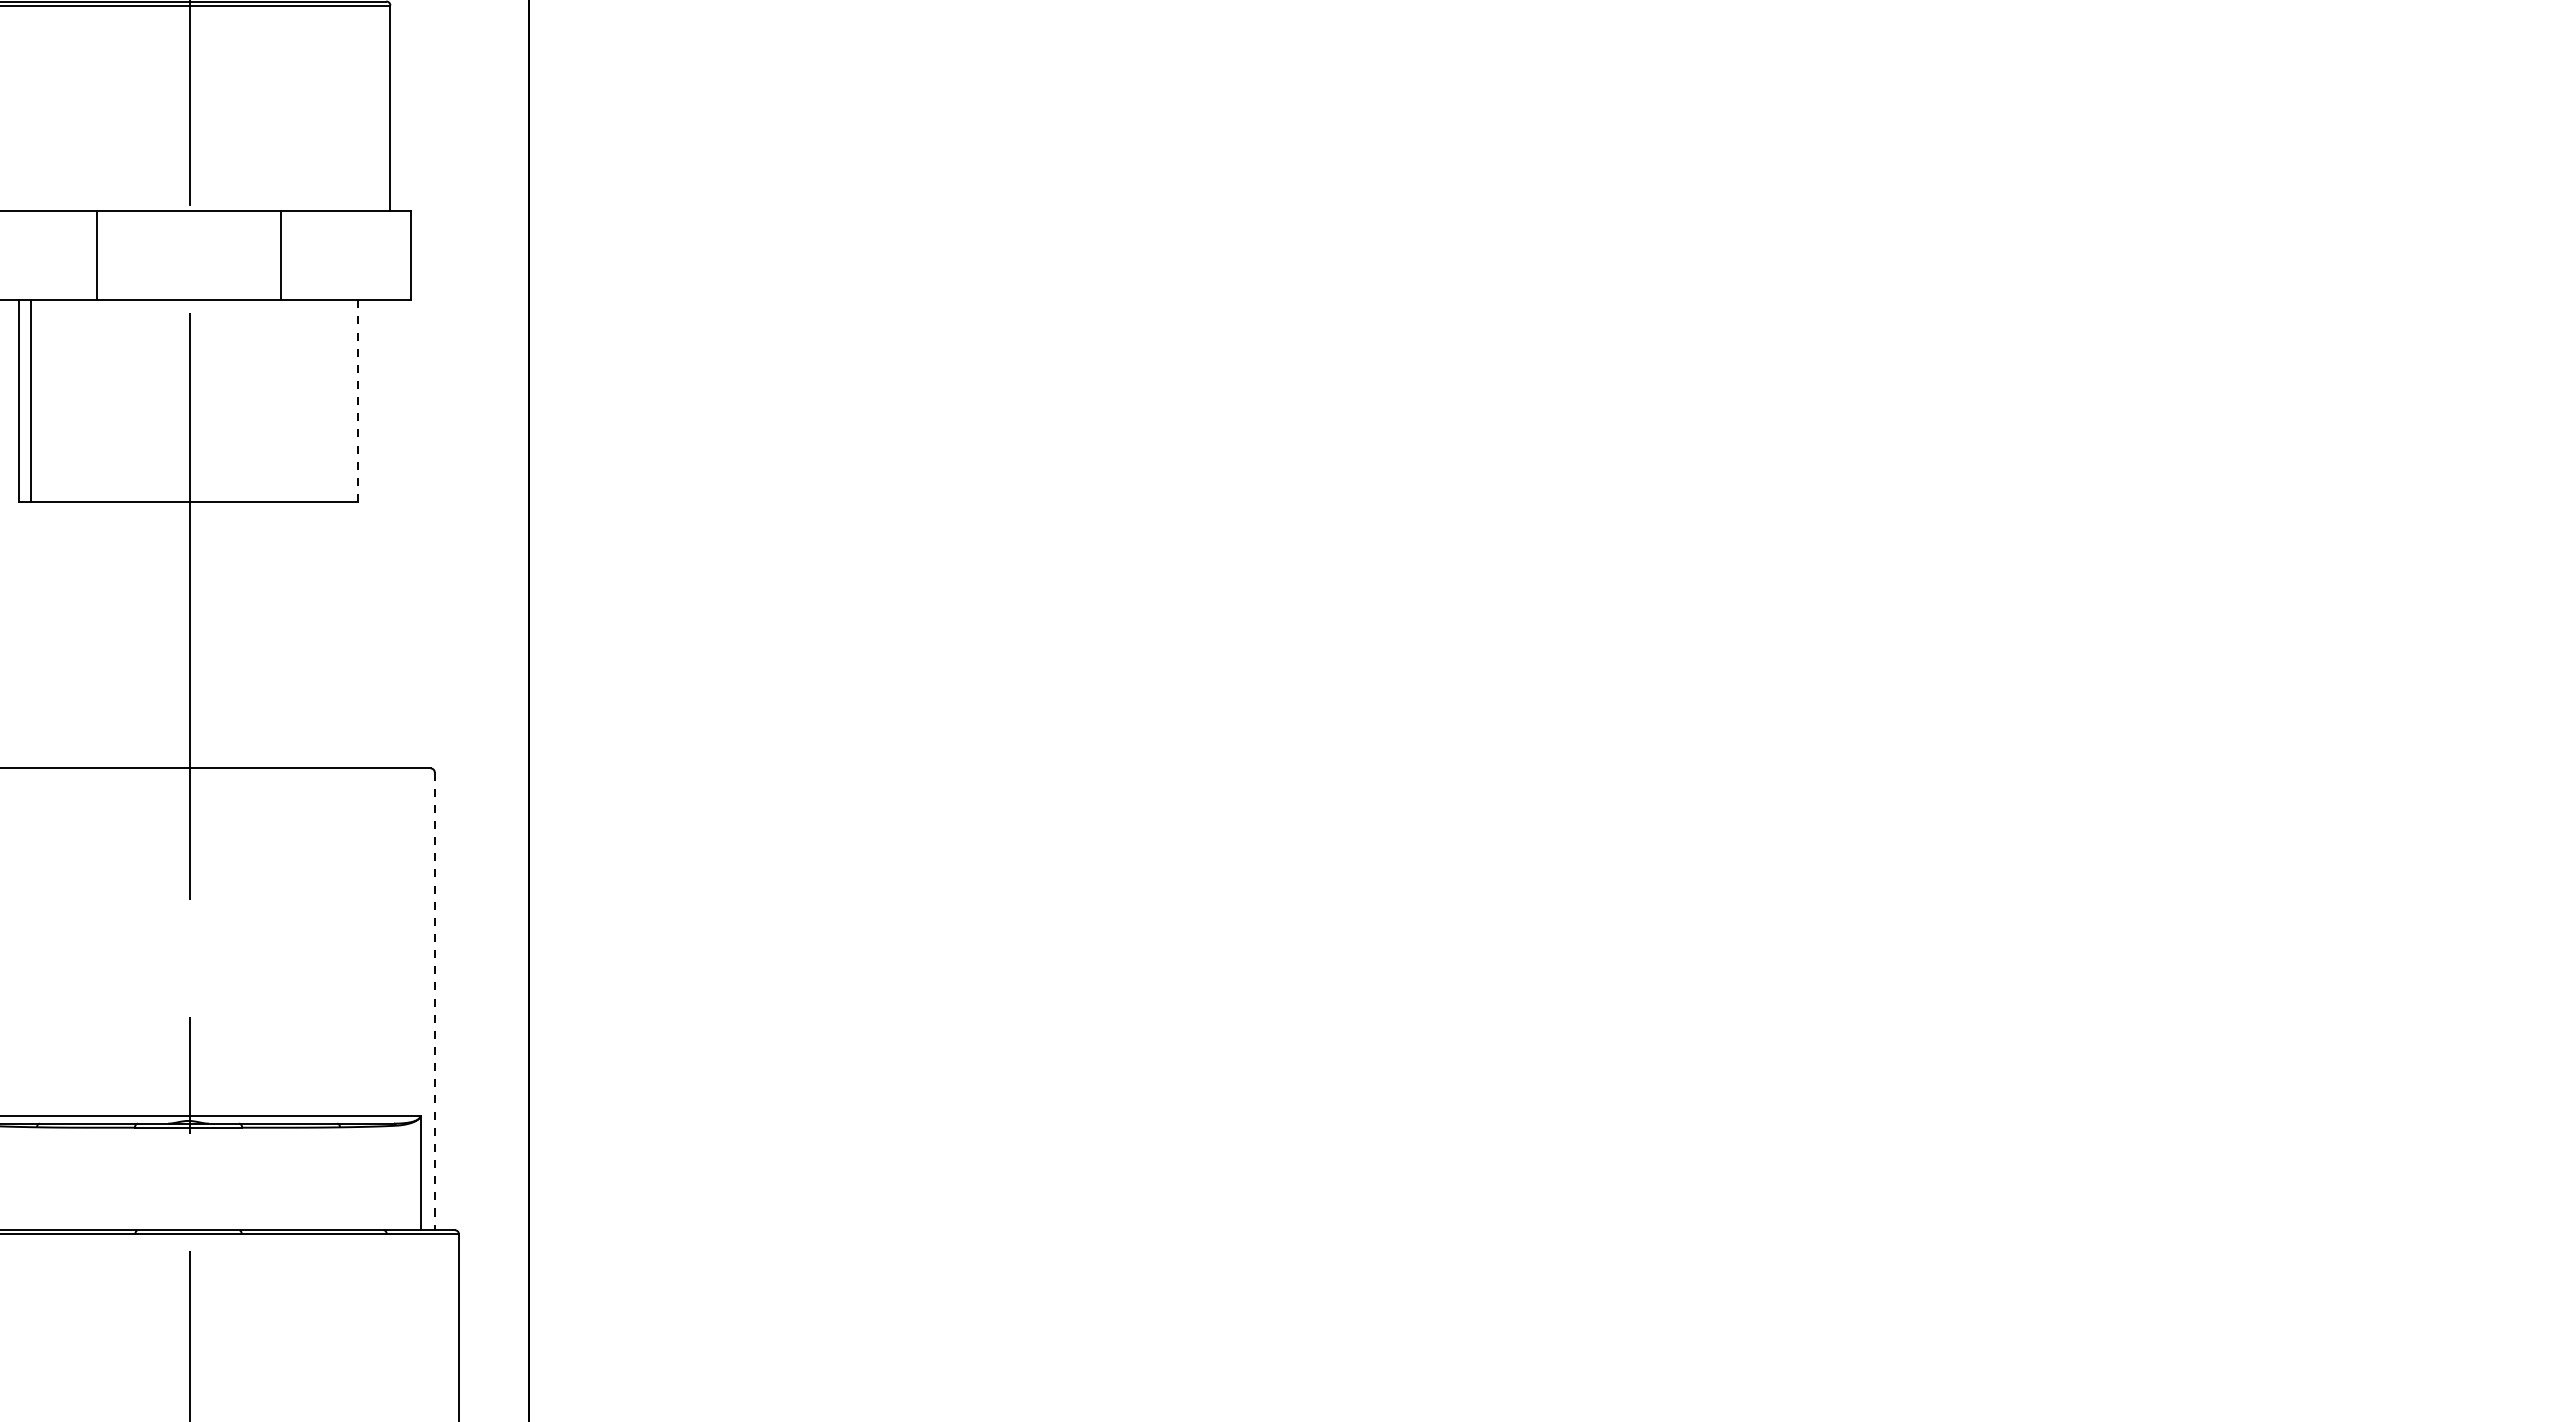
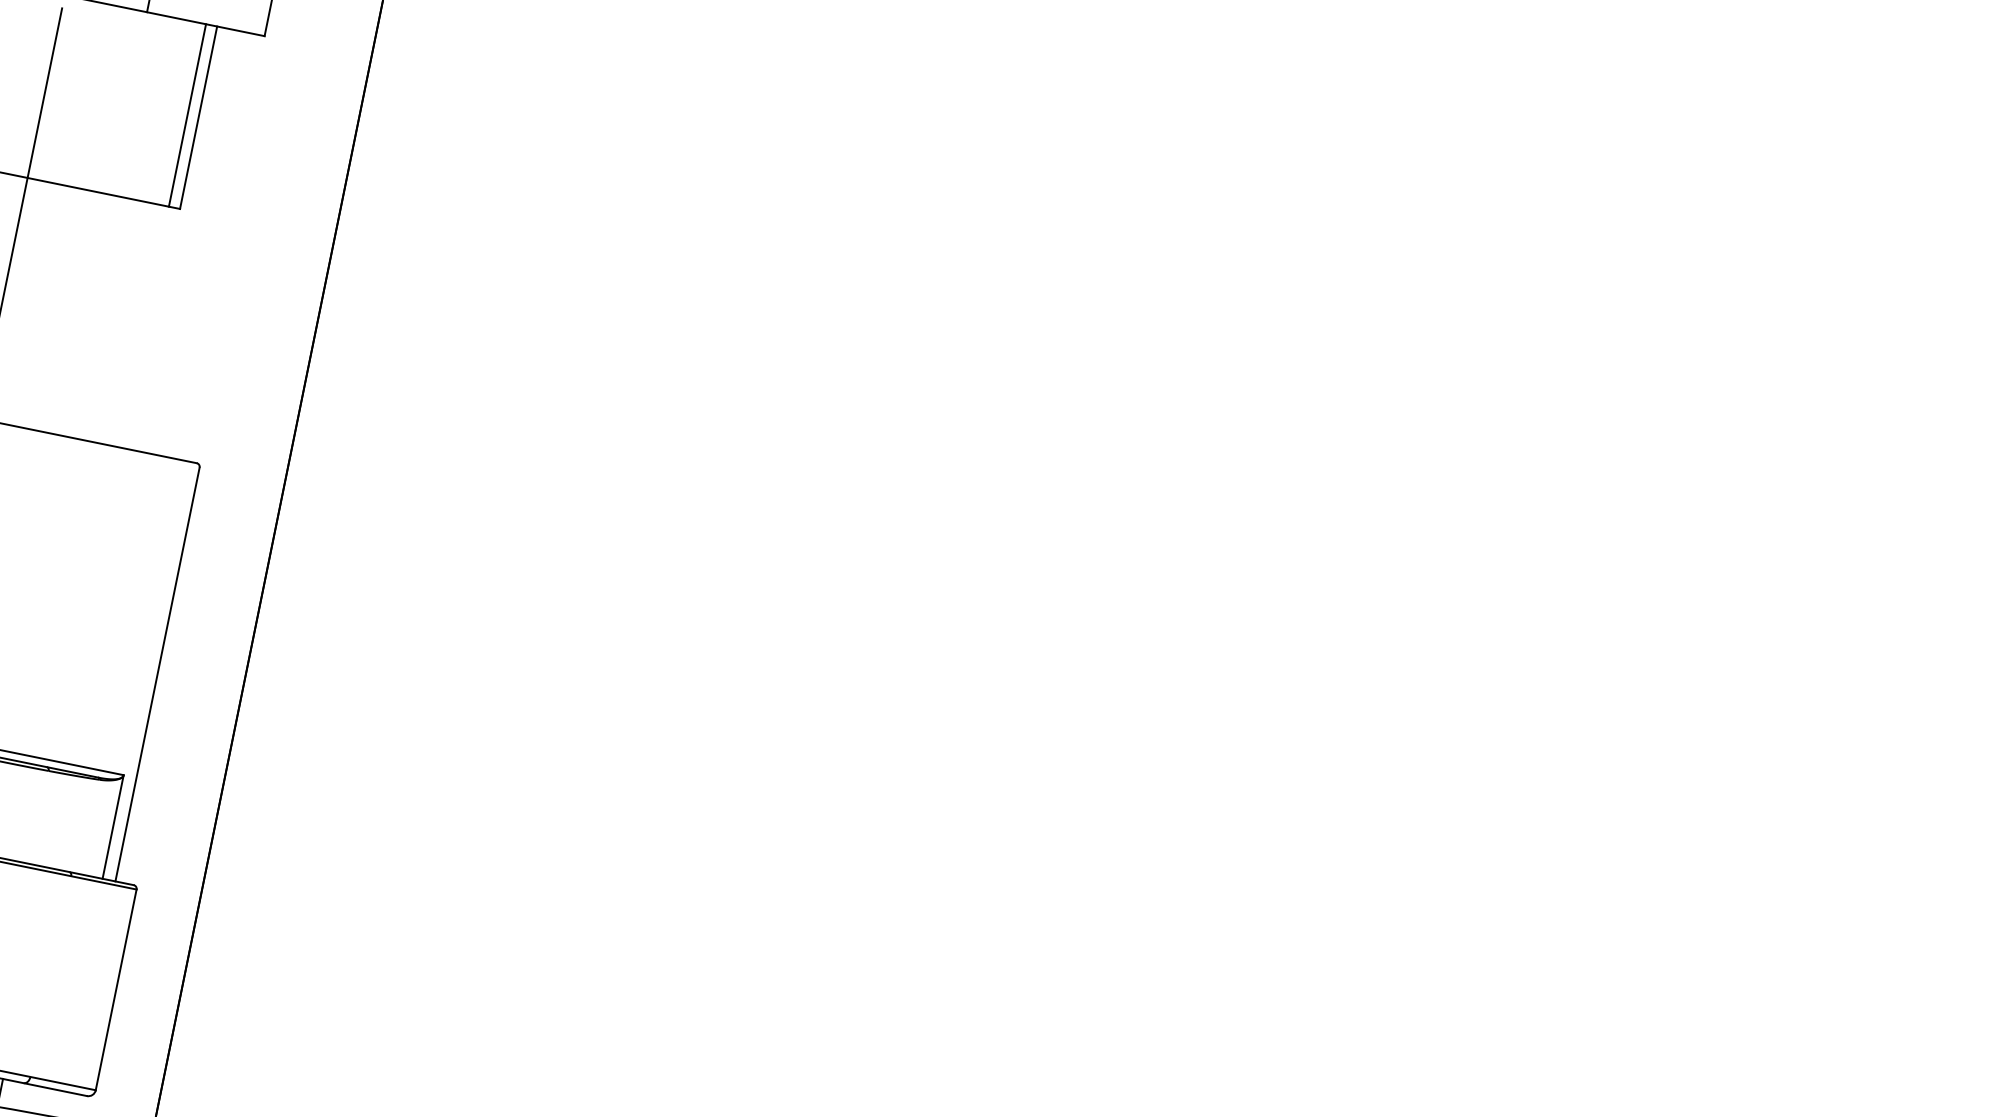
line: (345, 401) -> (187, 115), added
line: (358, 401) -> (198, 118), dashed -> solid
line: (434, 1001) -> (157, 674), dashed -> solid

